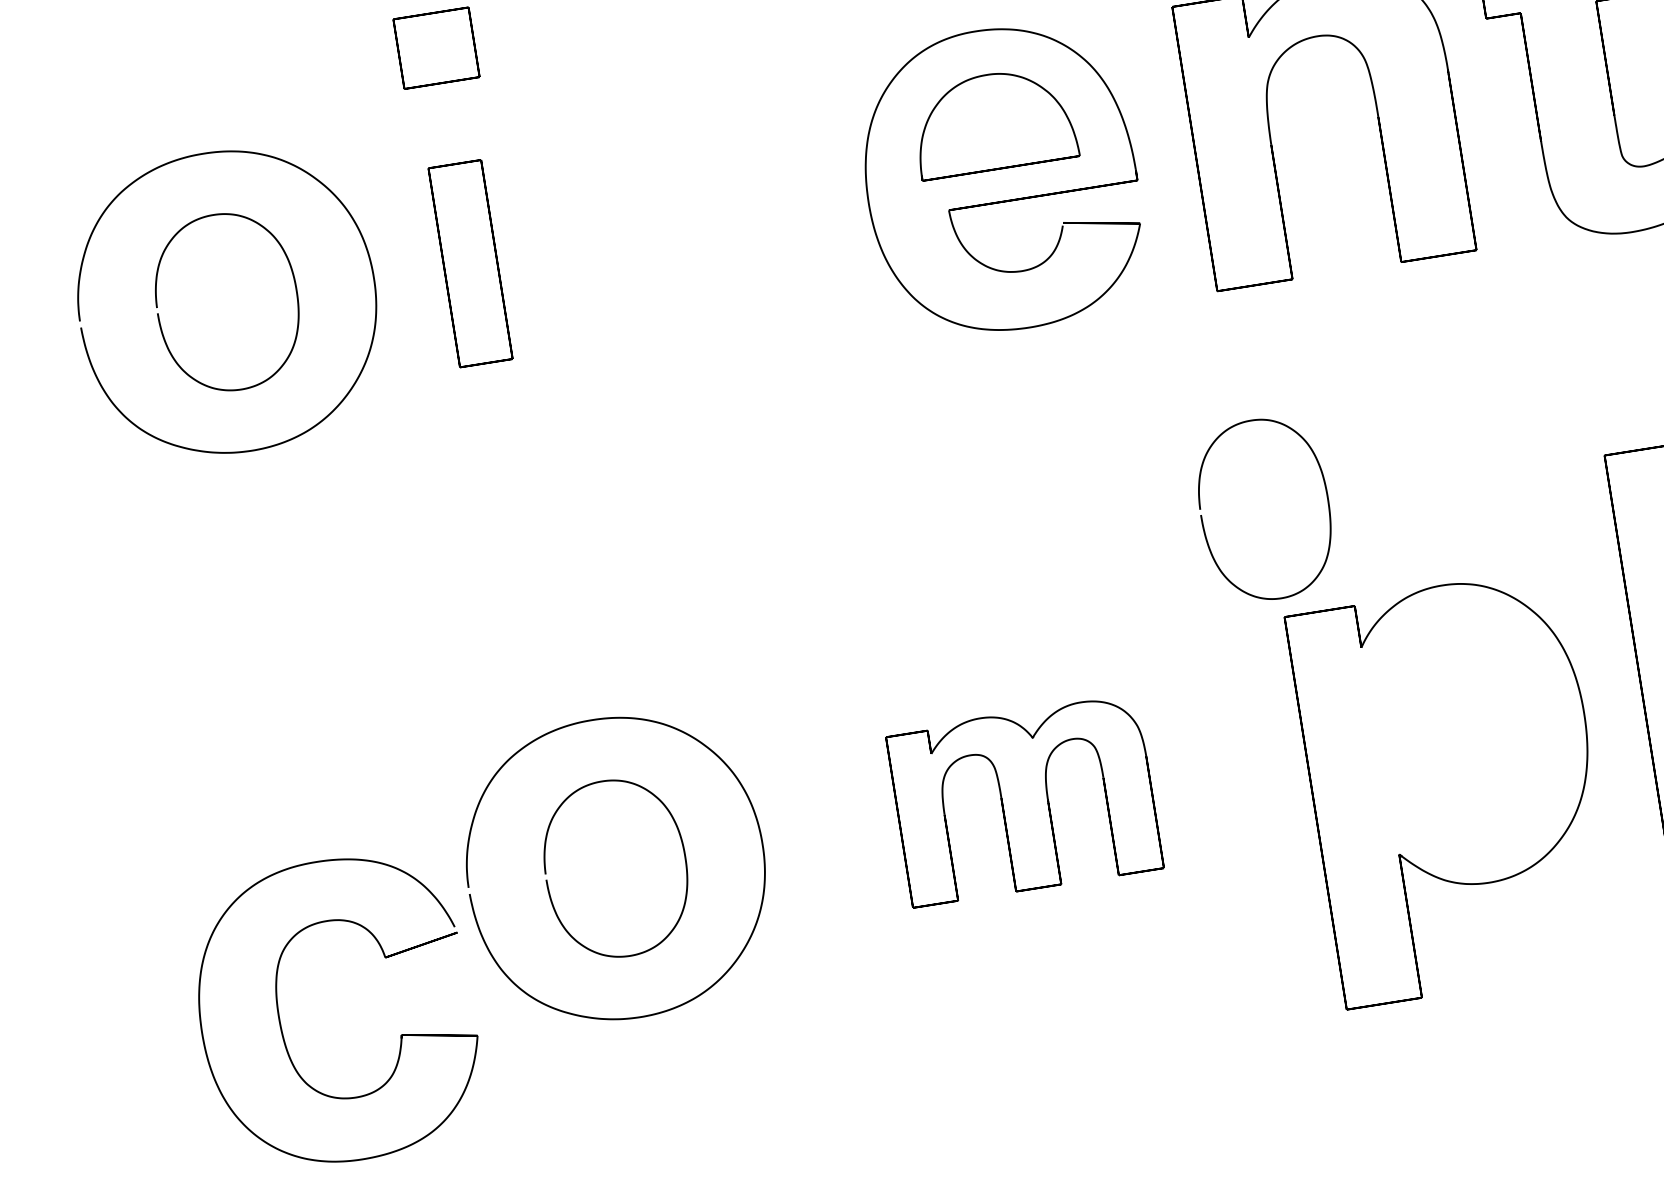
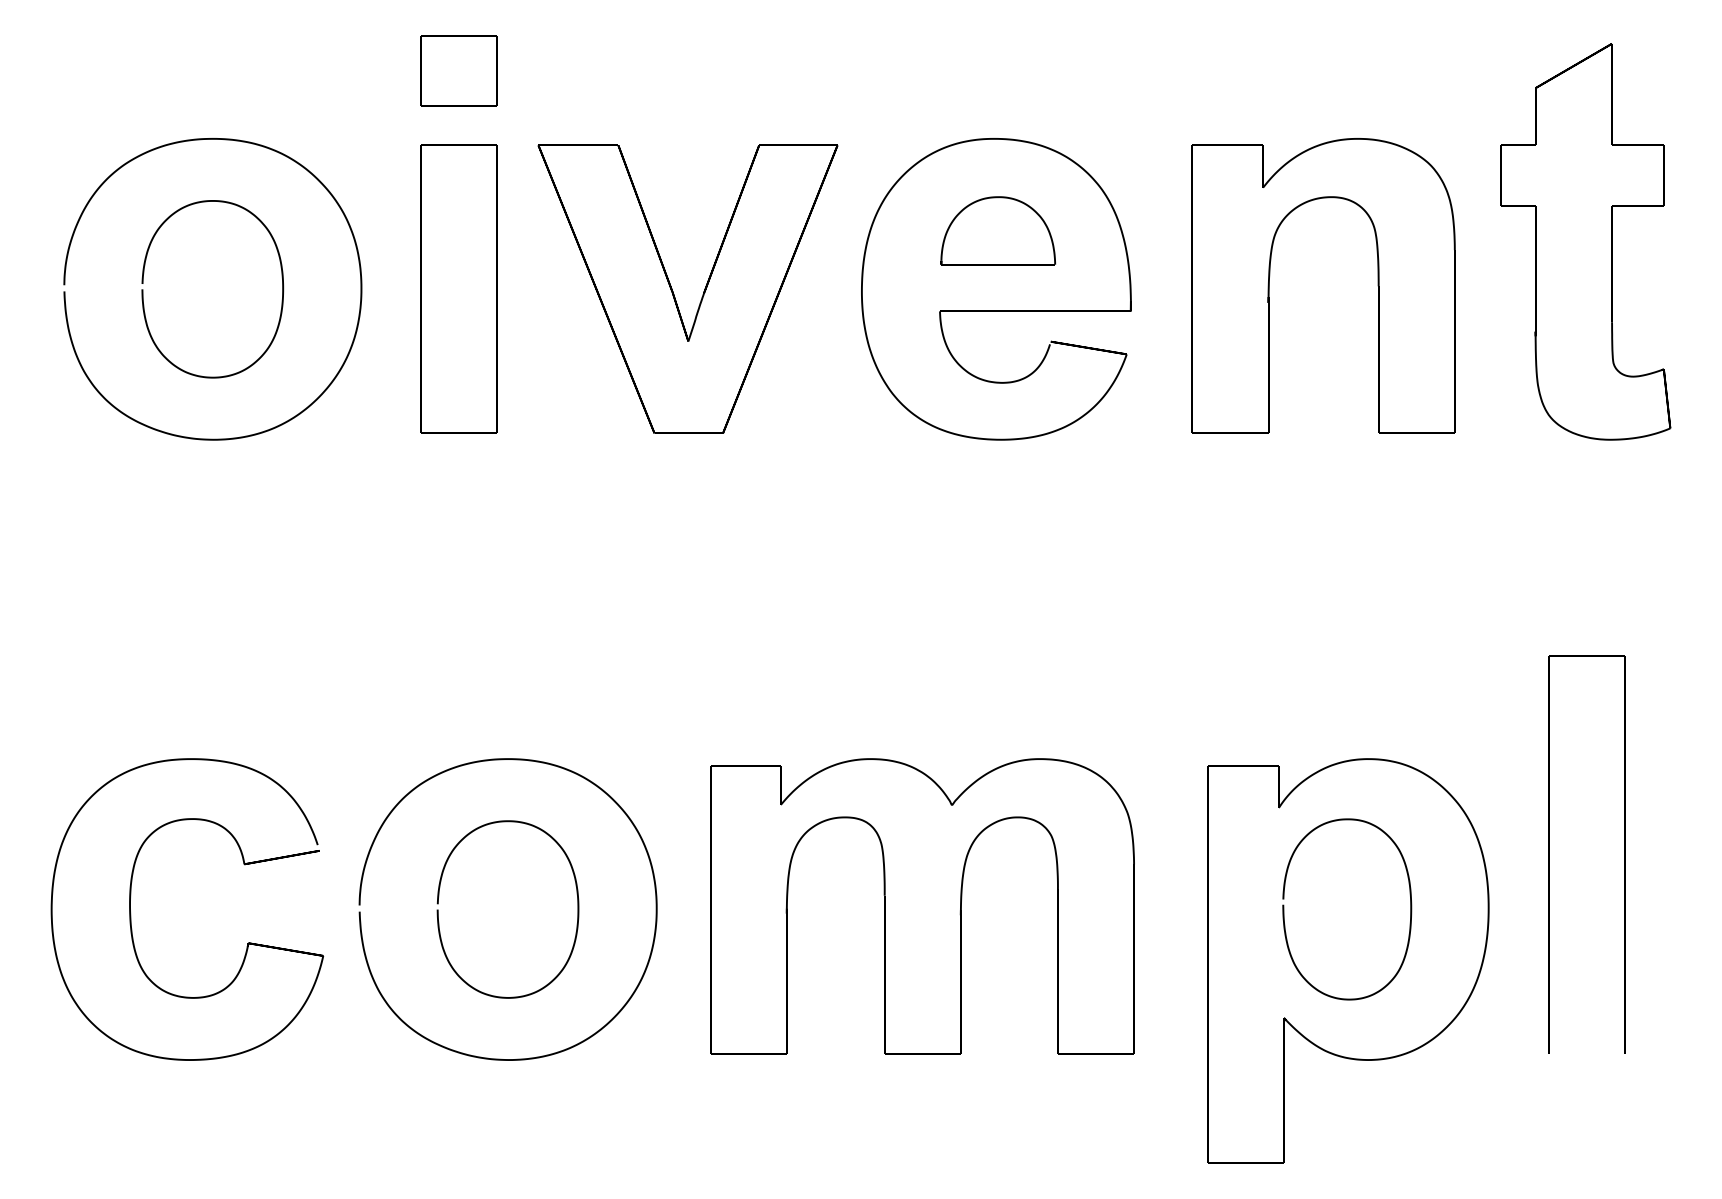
part: (994, 121) -> (998, 230), size x0.71
part: (682, 232) -> (673, 291), added
part: (469, 263) -> (458, 288), size x1.43
curve: (1202, 519) -> (1284, 909), moved
part: (1024, 800) -> (922, 906), size x1.67
part: (281, 1023) -> (131, 913), moved

